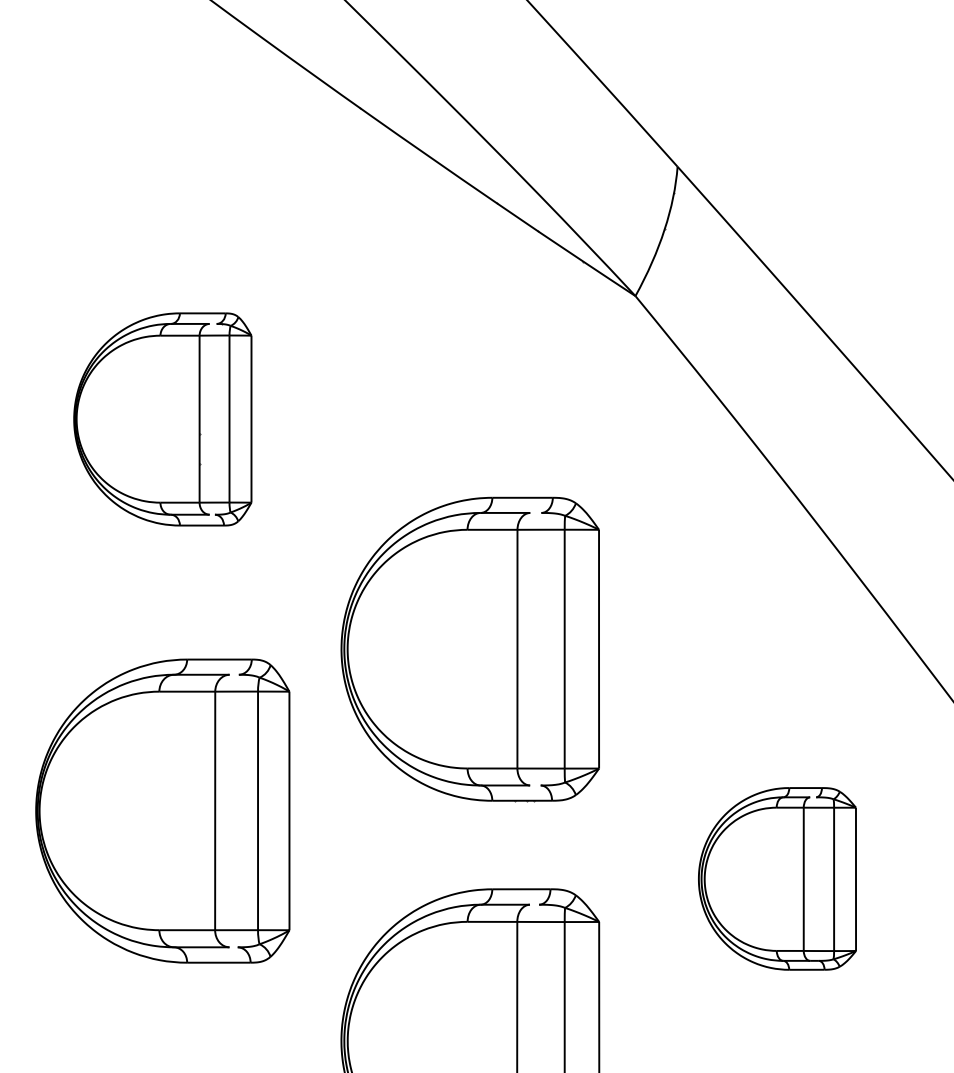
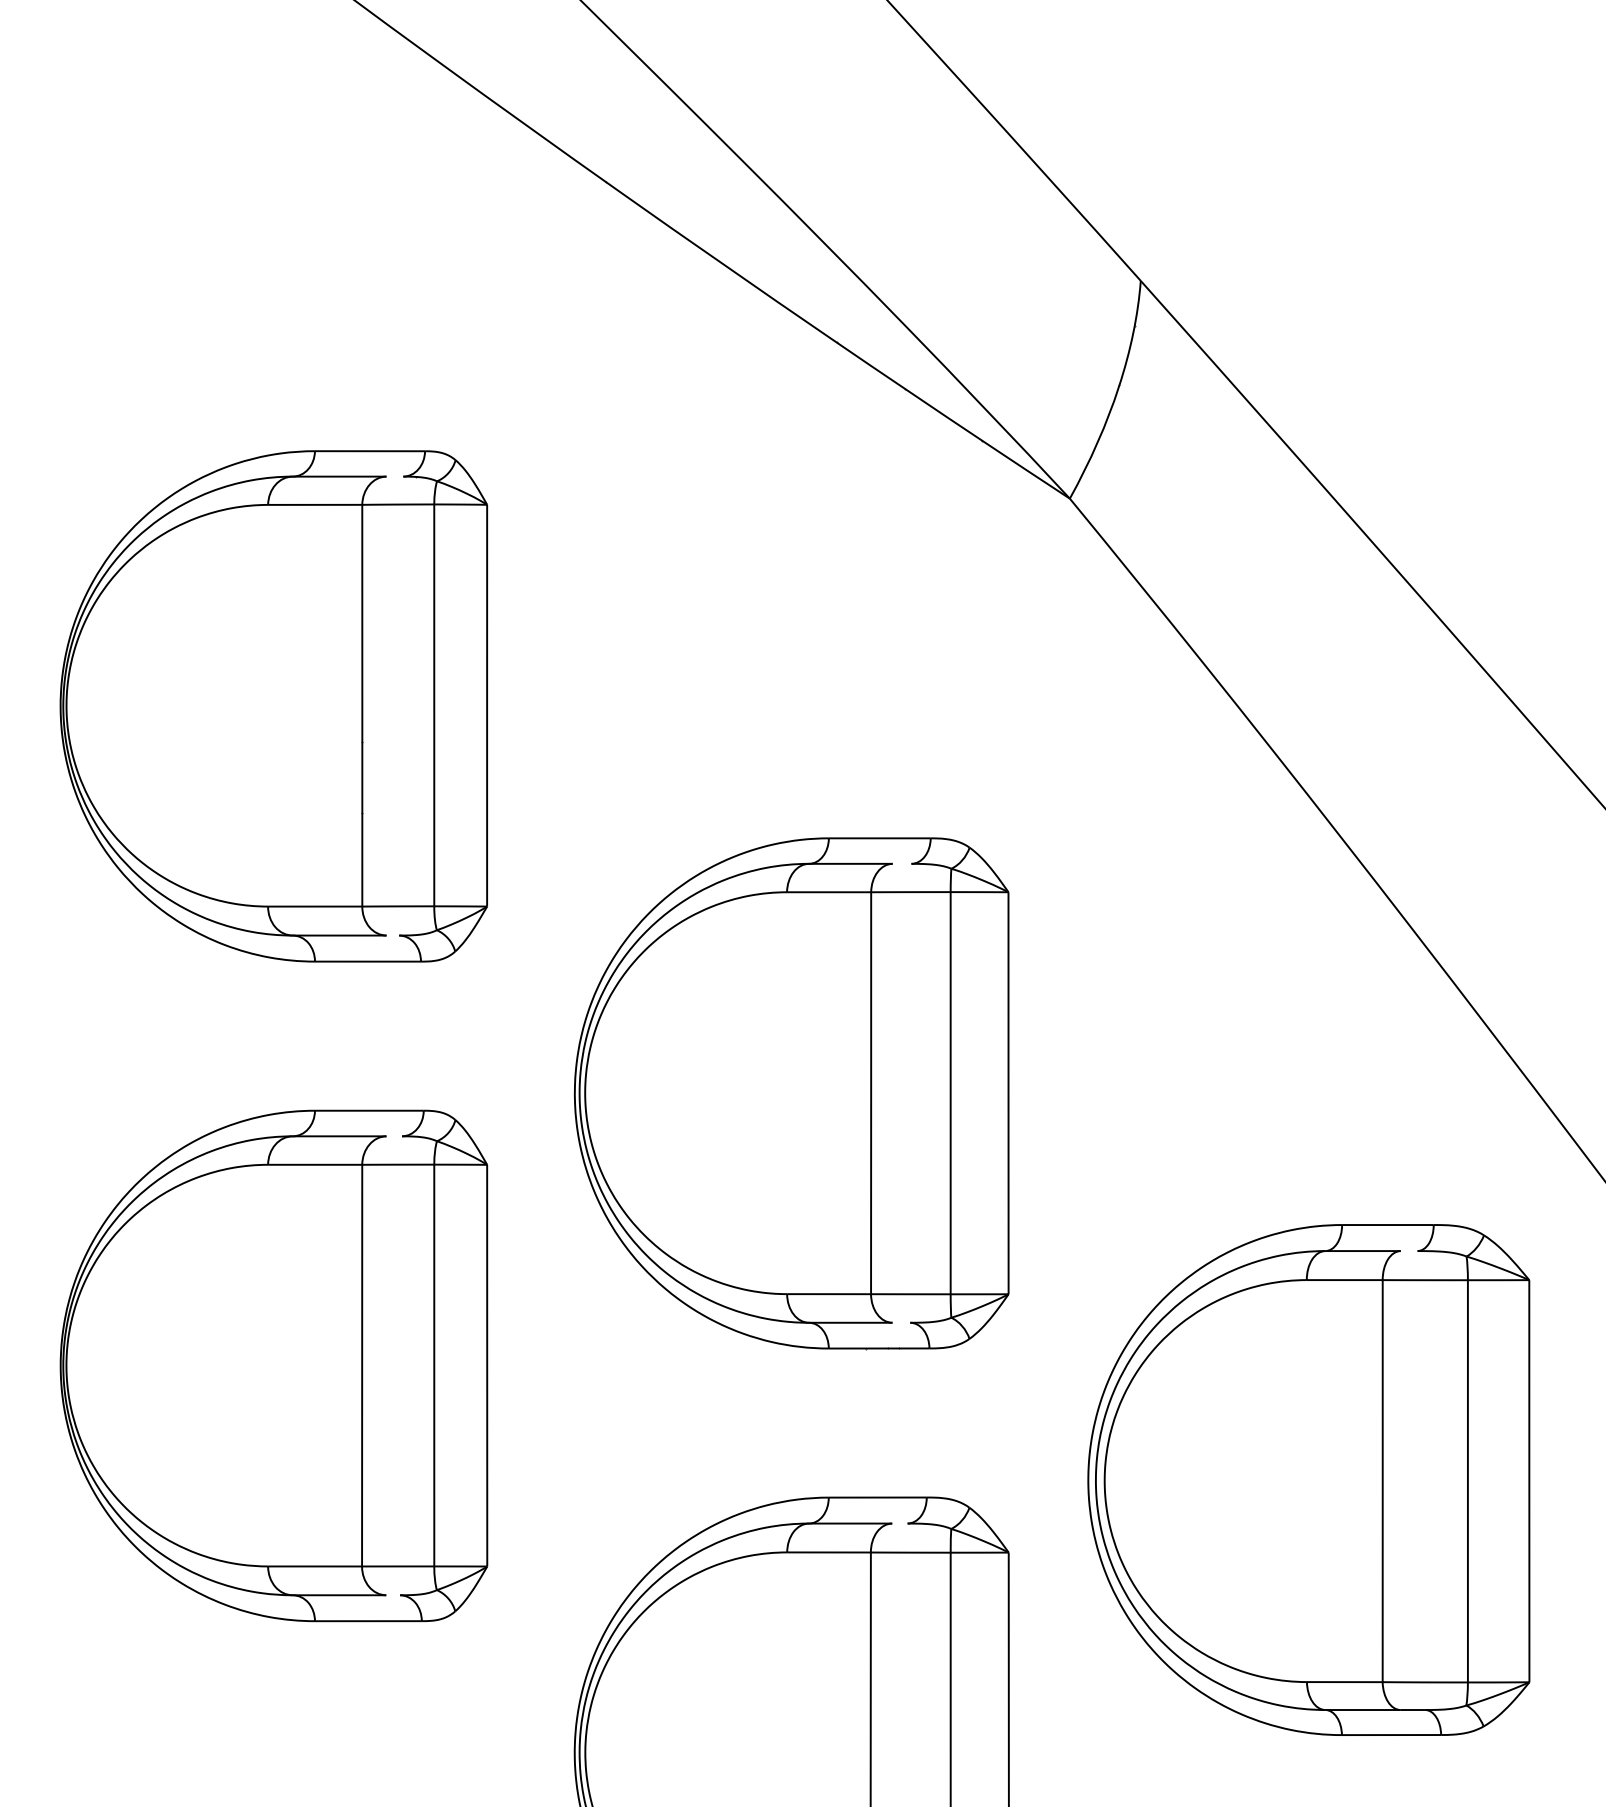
part: (162, 419) -> (273, 706), size x1.43
part: (777, 878) -> (1309, 1479), size x1.67

